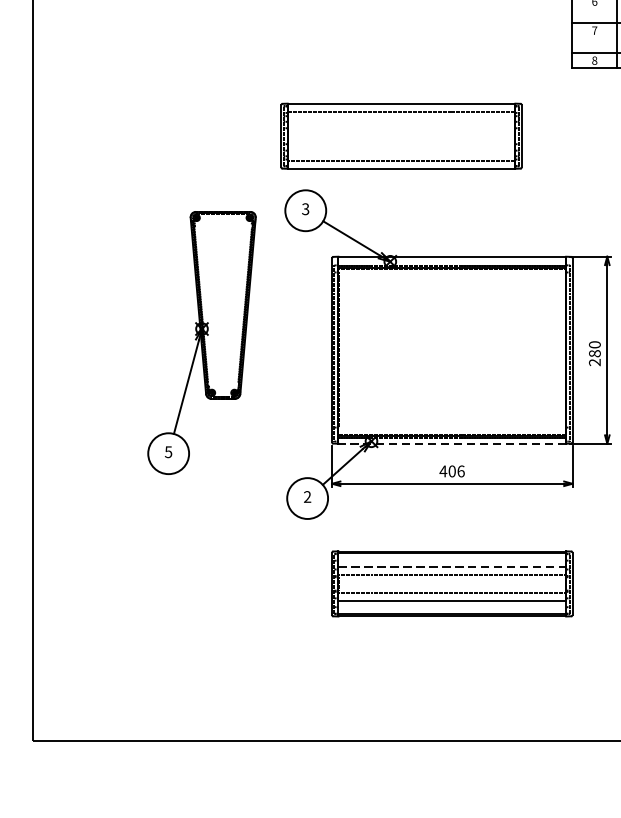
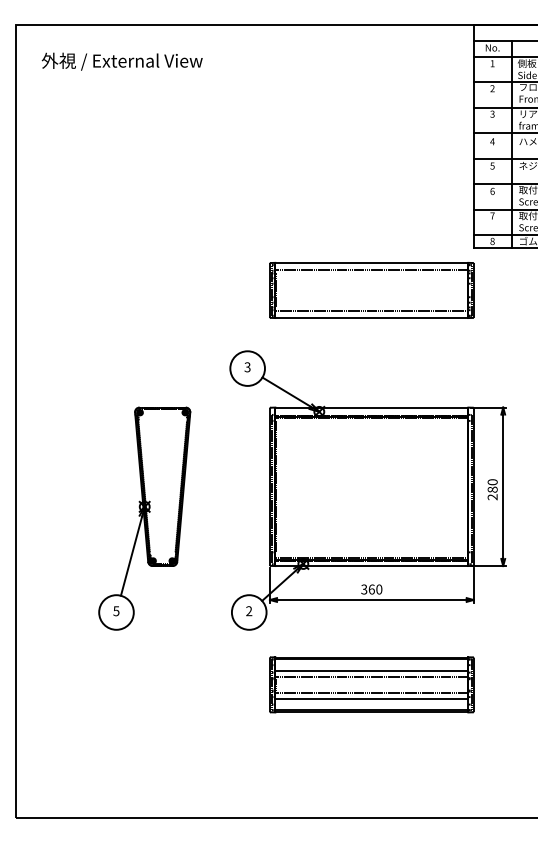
part: (401, 136) -> (371, 290), moved
part: (201, 342) -> (144, 518), moved
line: (451, 443) -> (371, 565), dashed -> solid
text: (451, 471) -> (371, 589), 406 -> 360
line: (451, 566) -> (371, 670), dashed -> solid

